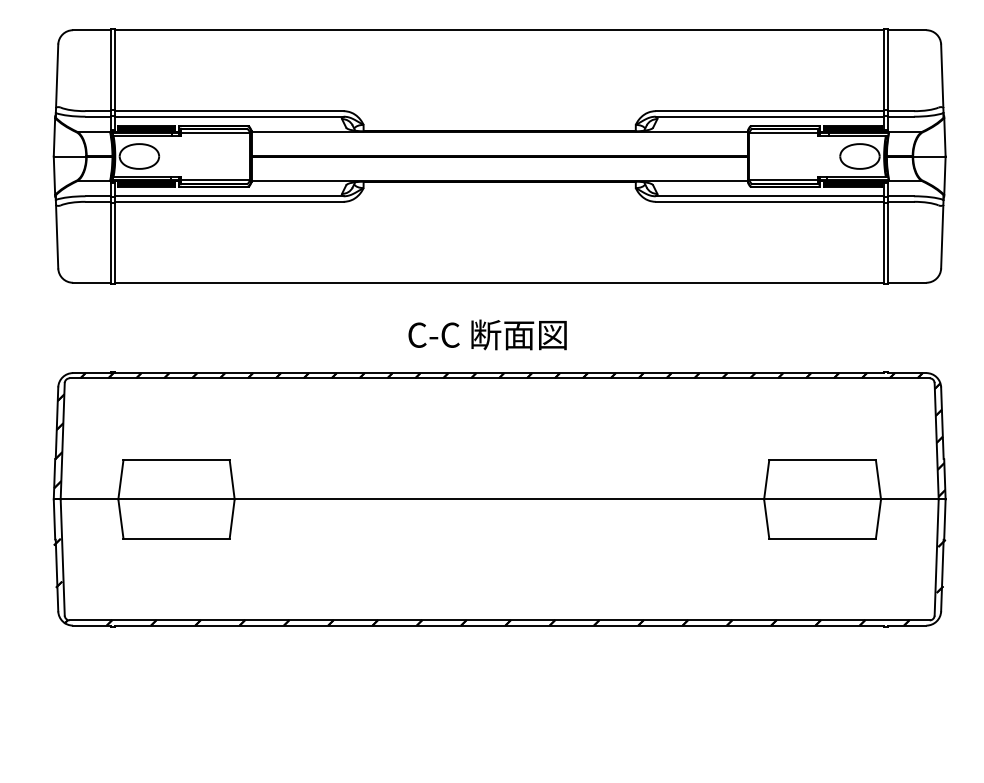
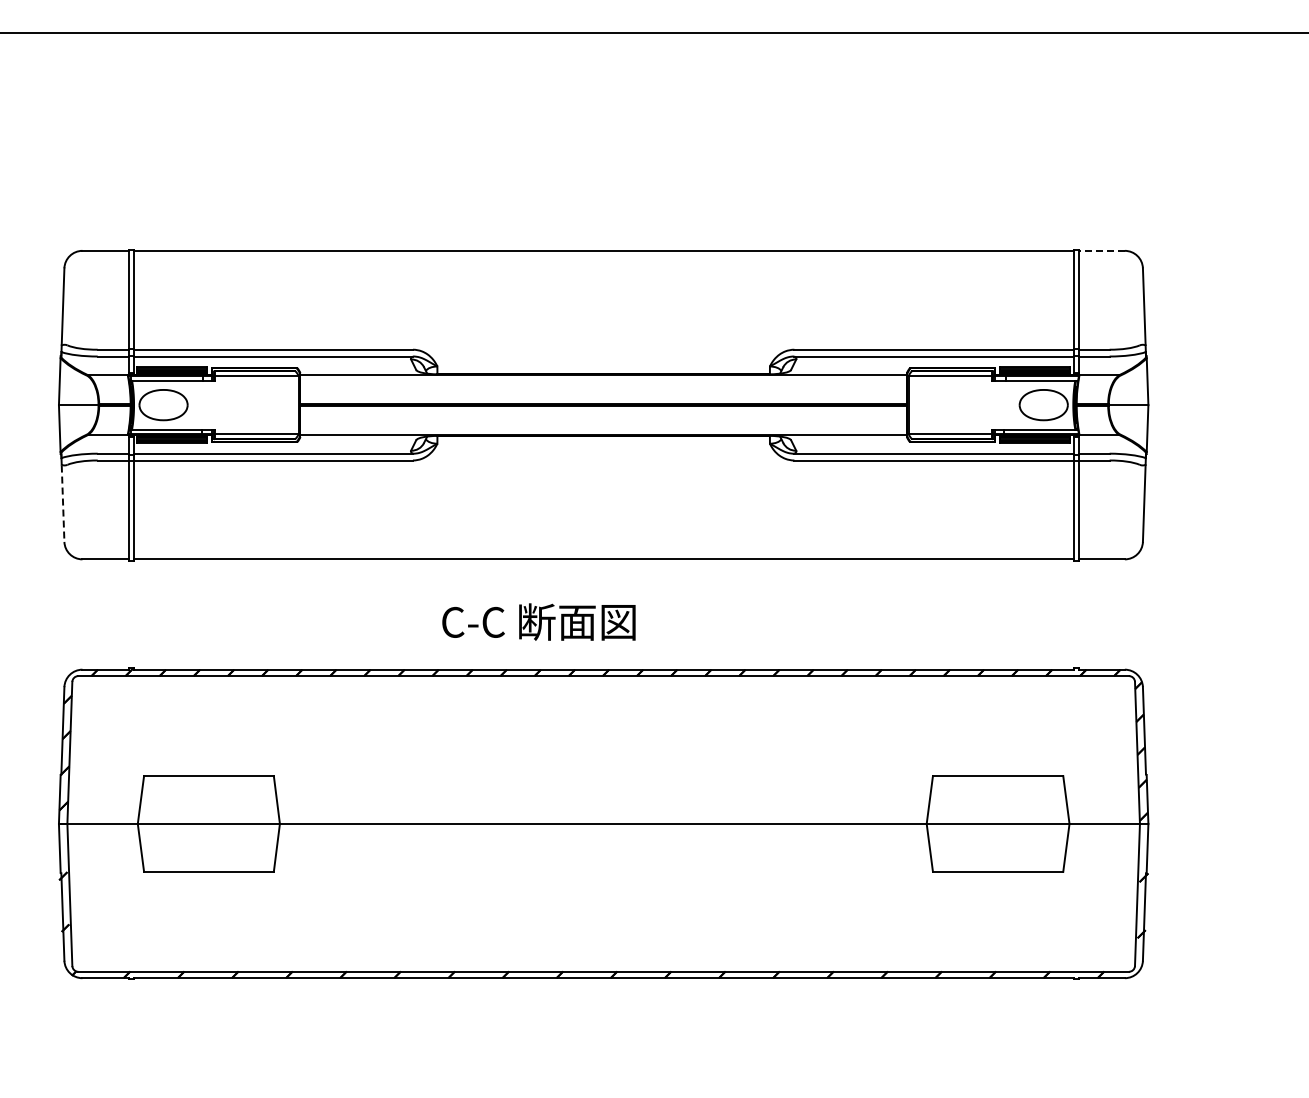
line: (907, 29) -> (1101, 250), solid -> dashed
line: (57, 237) -> (63, 504), solid -> dashed
text: (487, 334) -> (538, 621), moved

